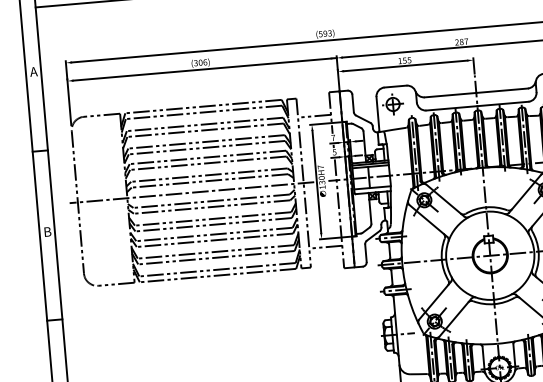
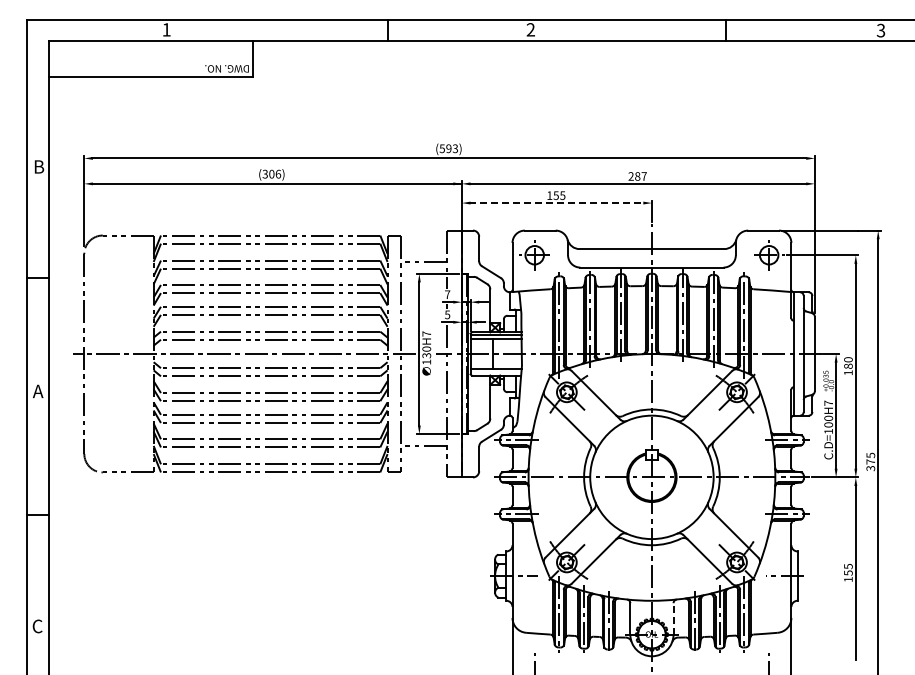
line: (405, 66) -> (556, 203), solid -> dashed
text: (33, 71) -> (38, 166), A -> B
text: (47, 232) -> (38, 391), B -> A
line: (514, 355) -> (673, 618), solid -> dashed

